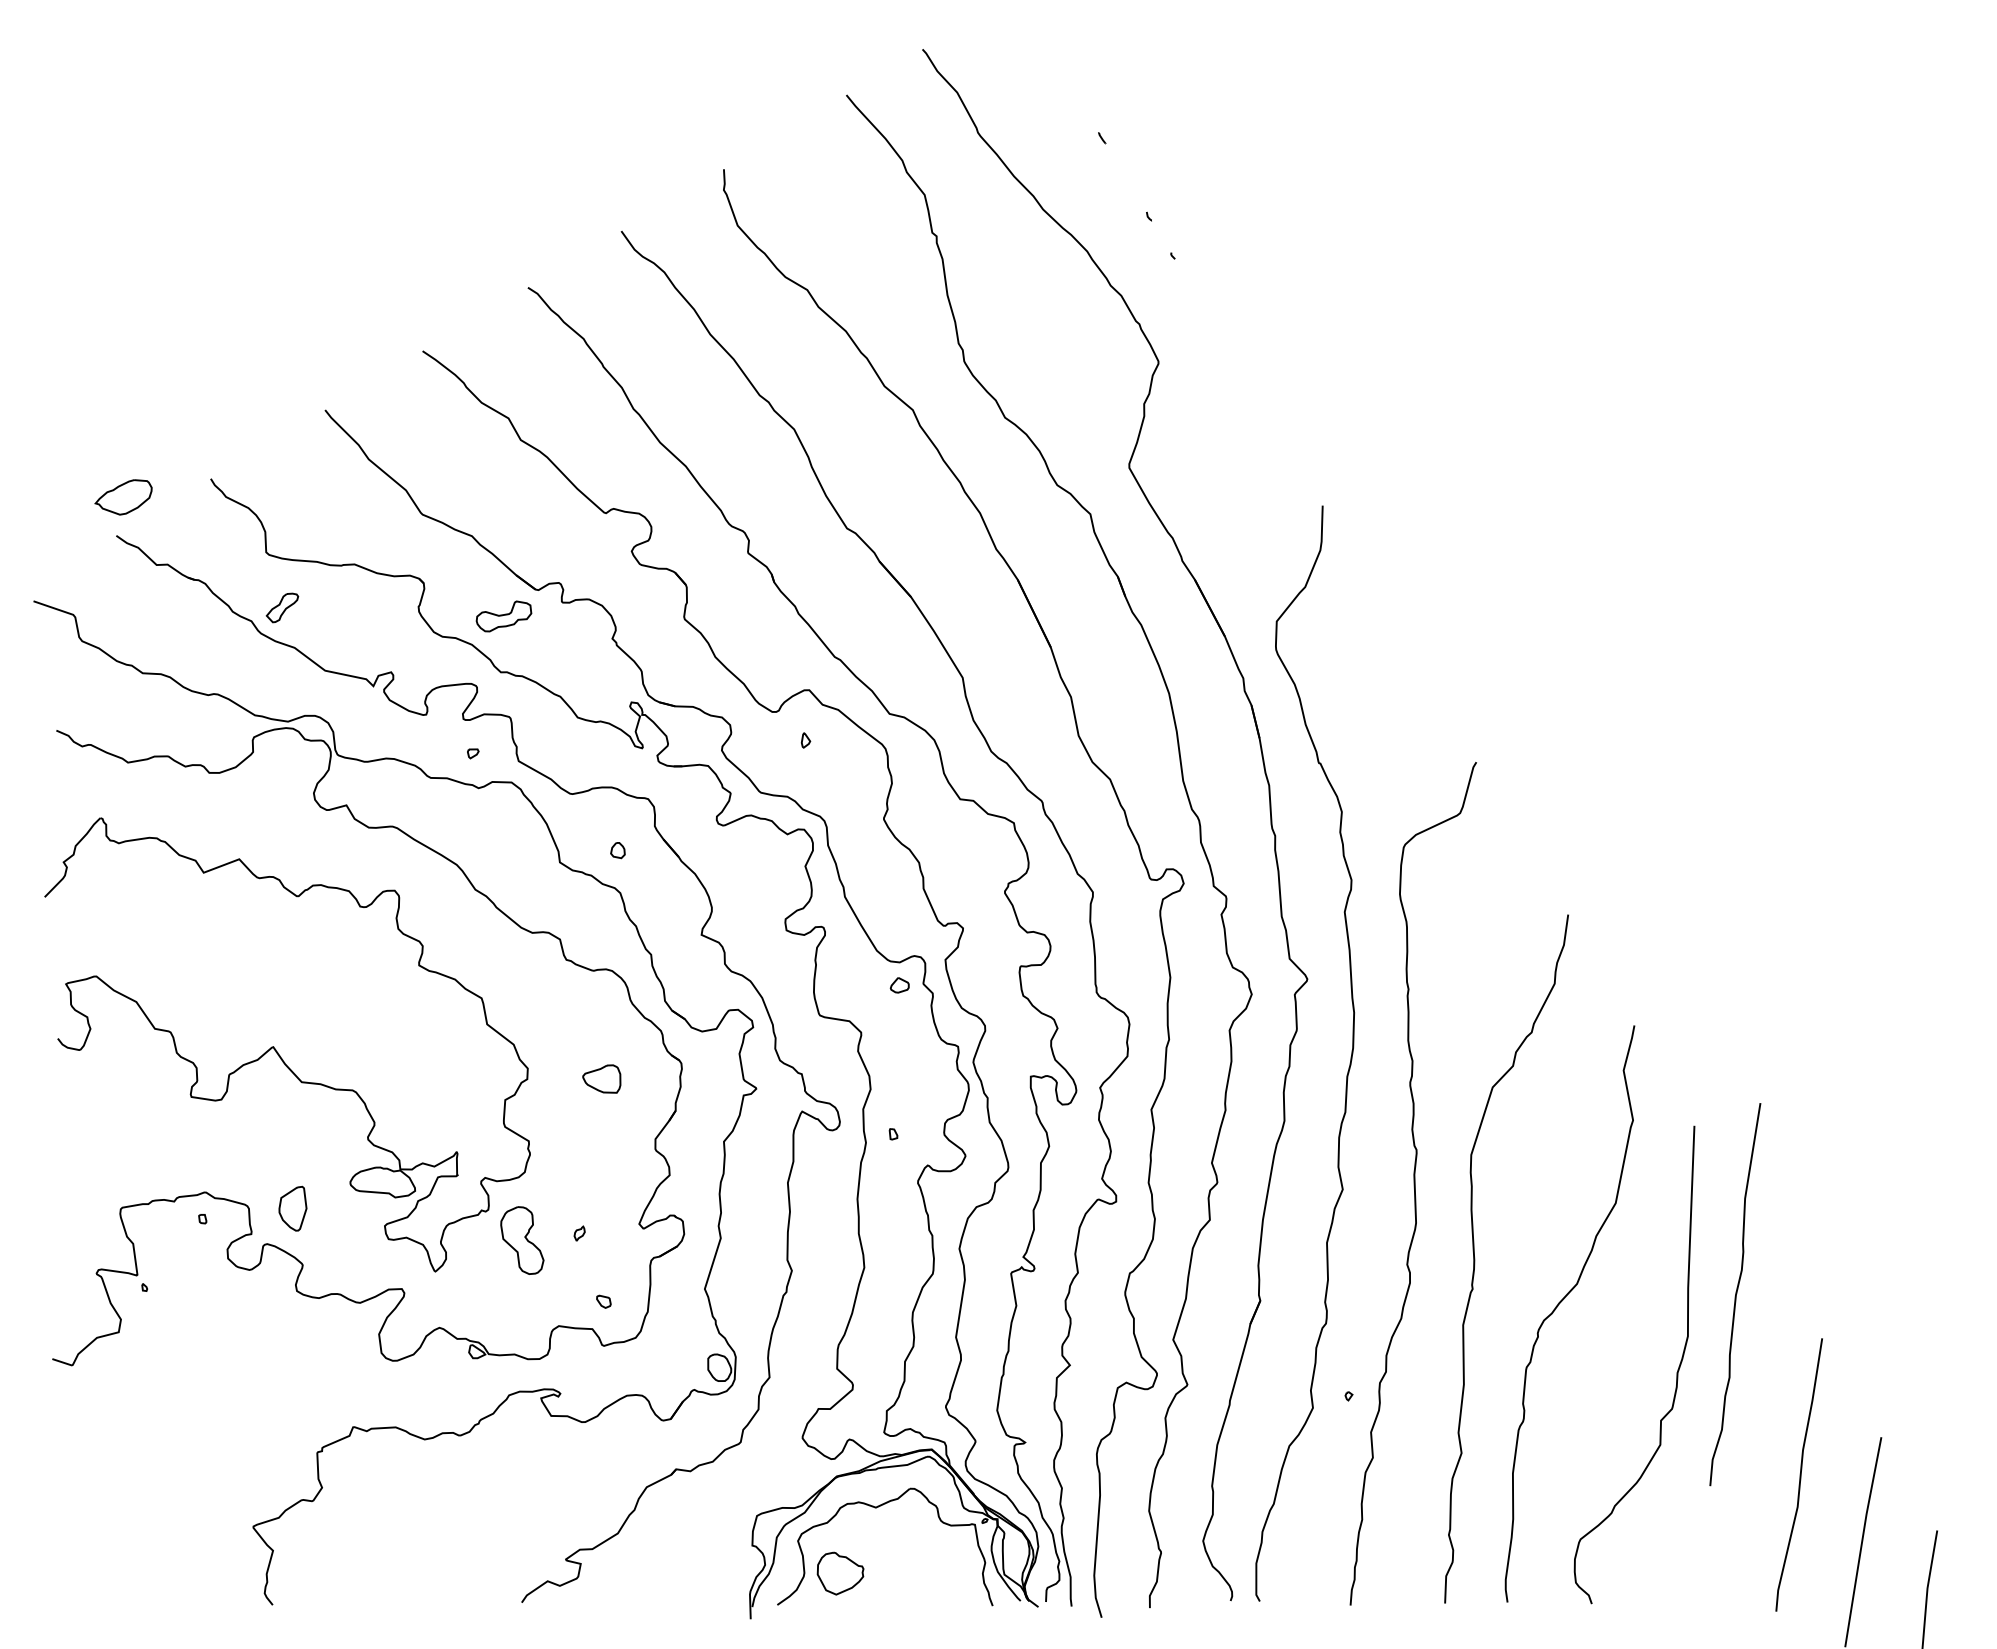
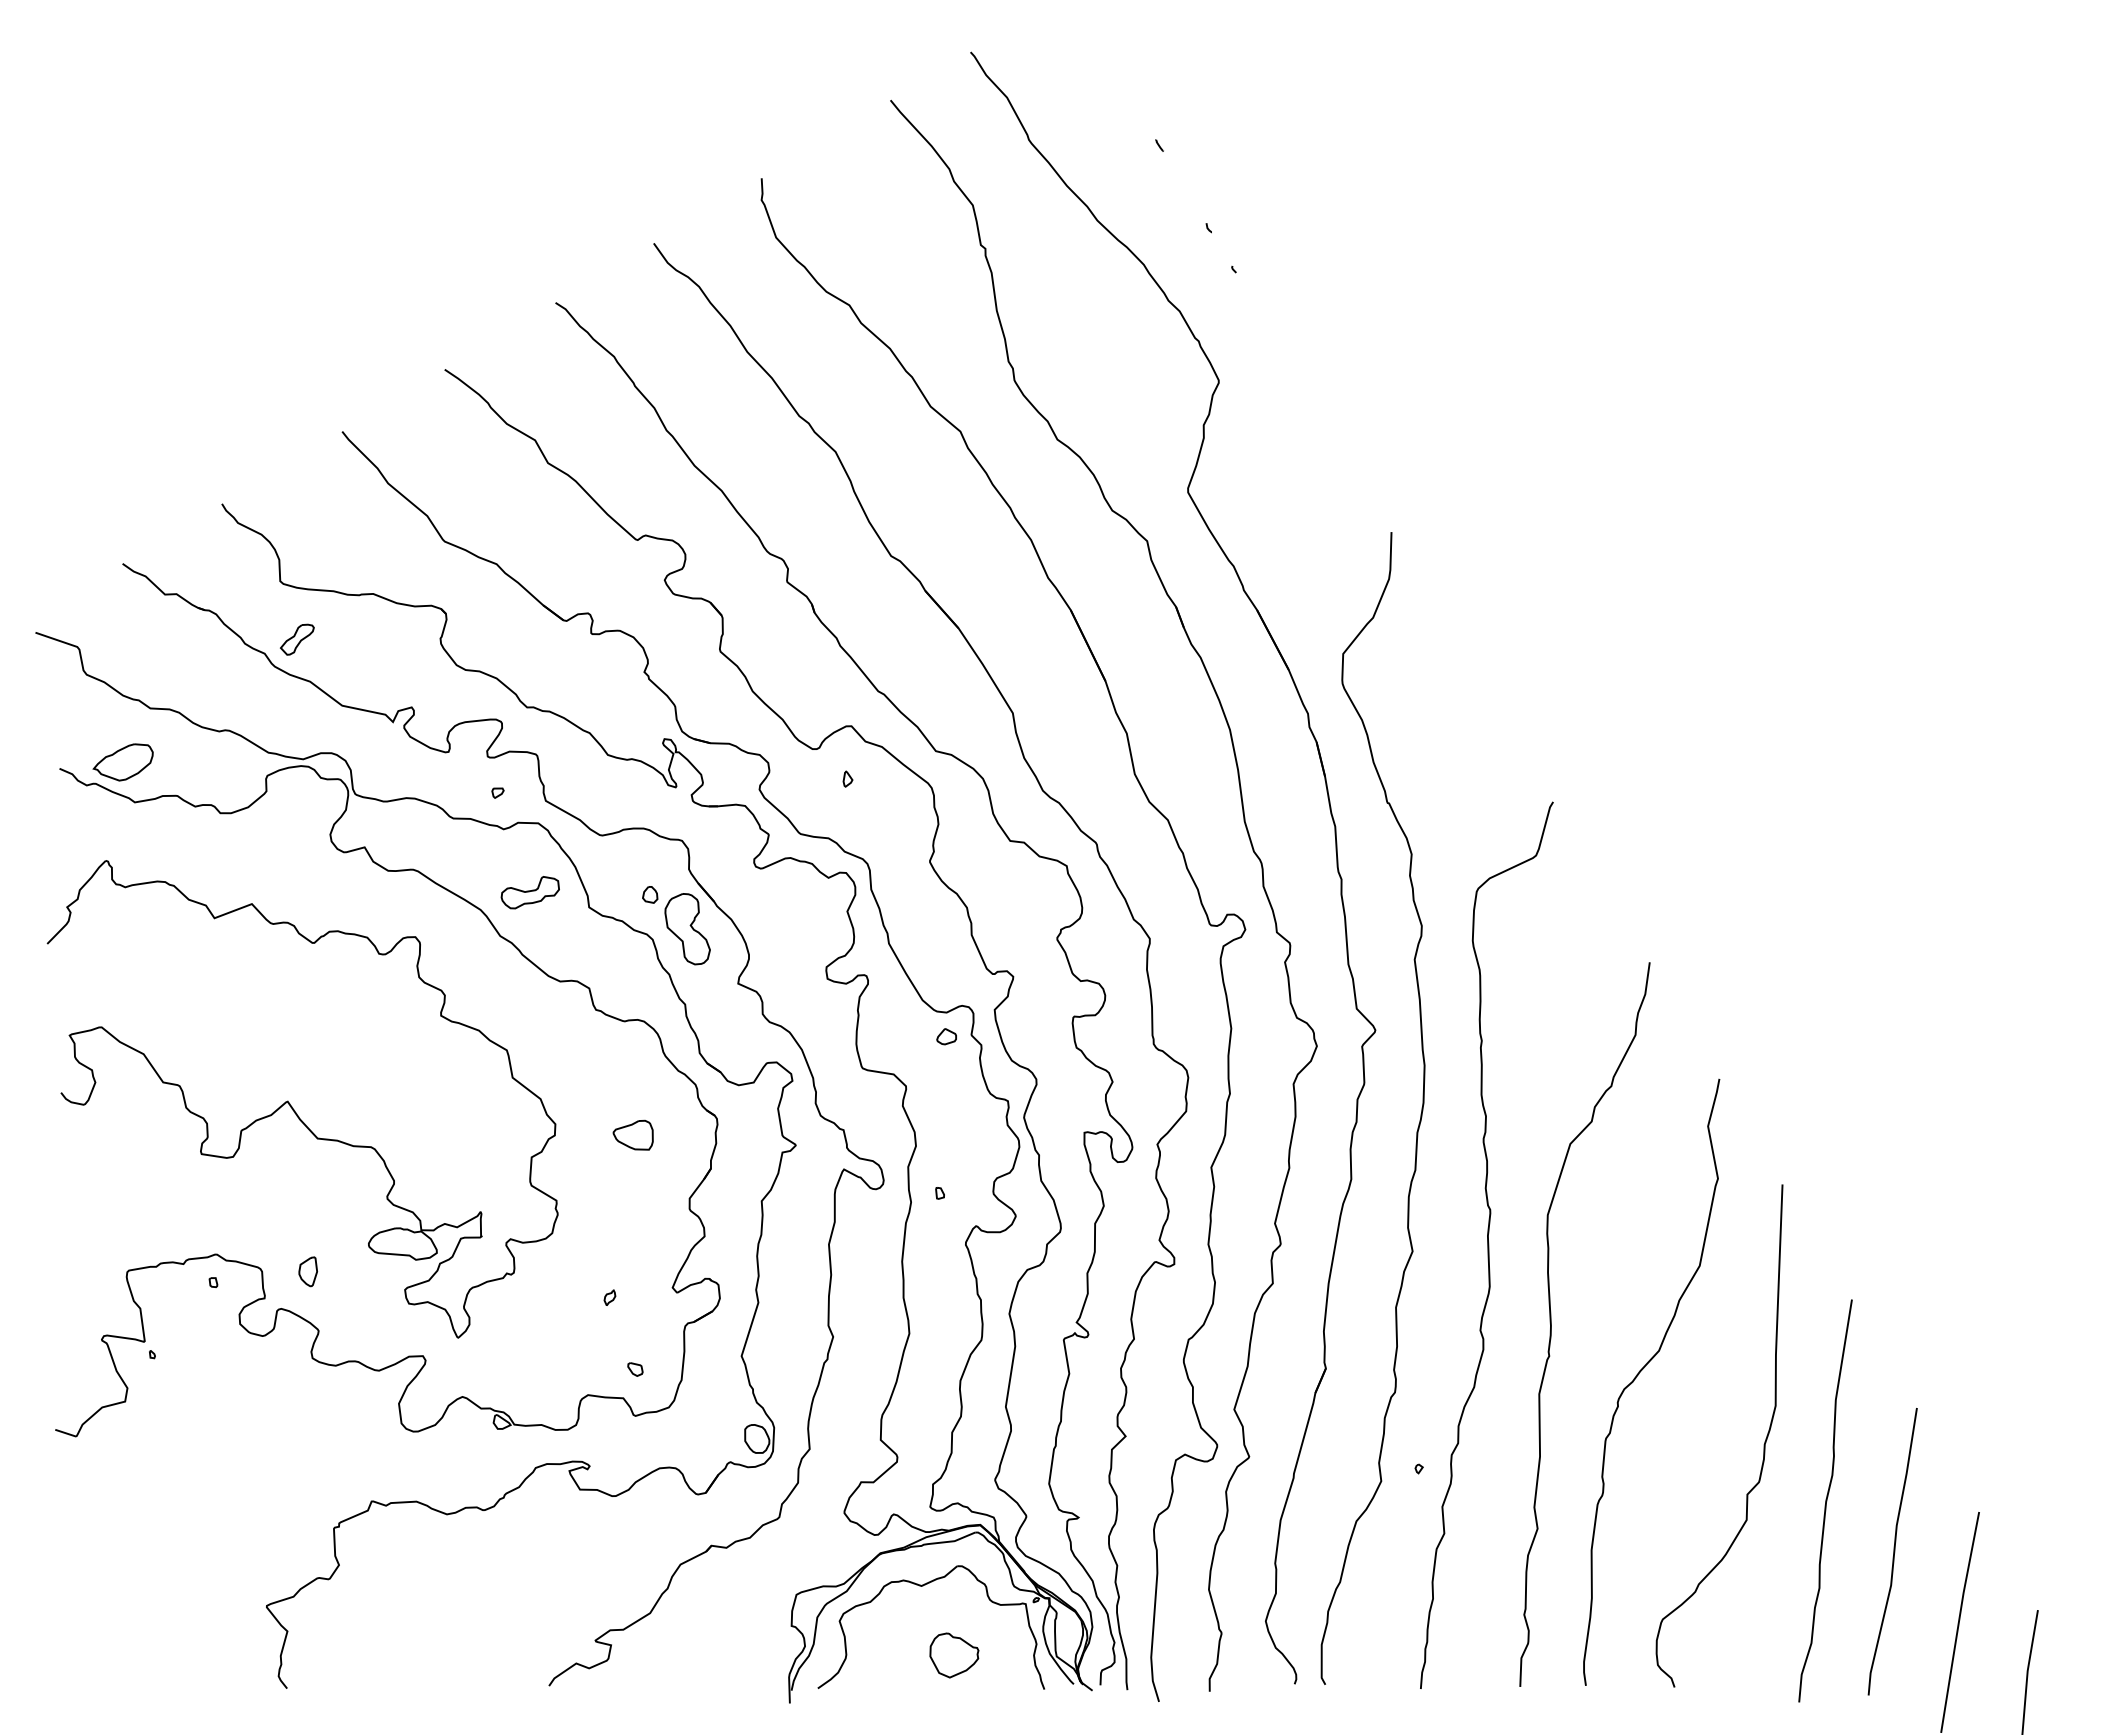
part: (122, 497) -> (122, 762), moved
part: (503, 616) -> (529, 892), moved
part: (292, 1208) -> (307, 1271), size x0.62
part: (522, 1240) -> (687, 929), moved
curve: (1735, 1294) -> (1825, 1500), moved
part: (840, 1573) -> (954, 1655), moved

